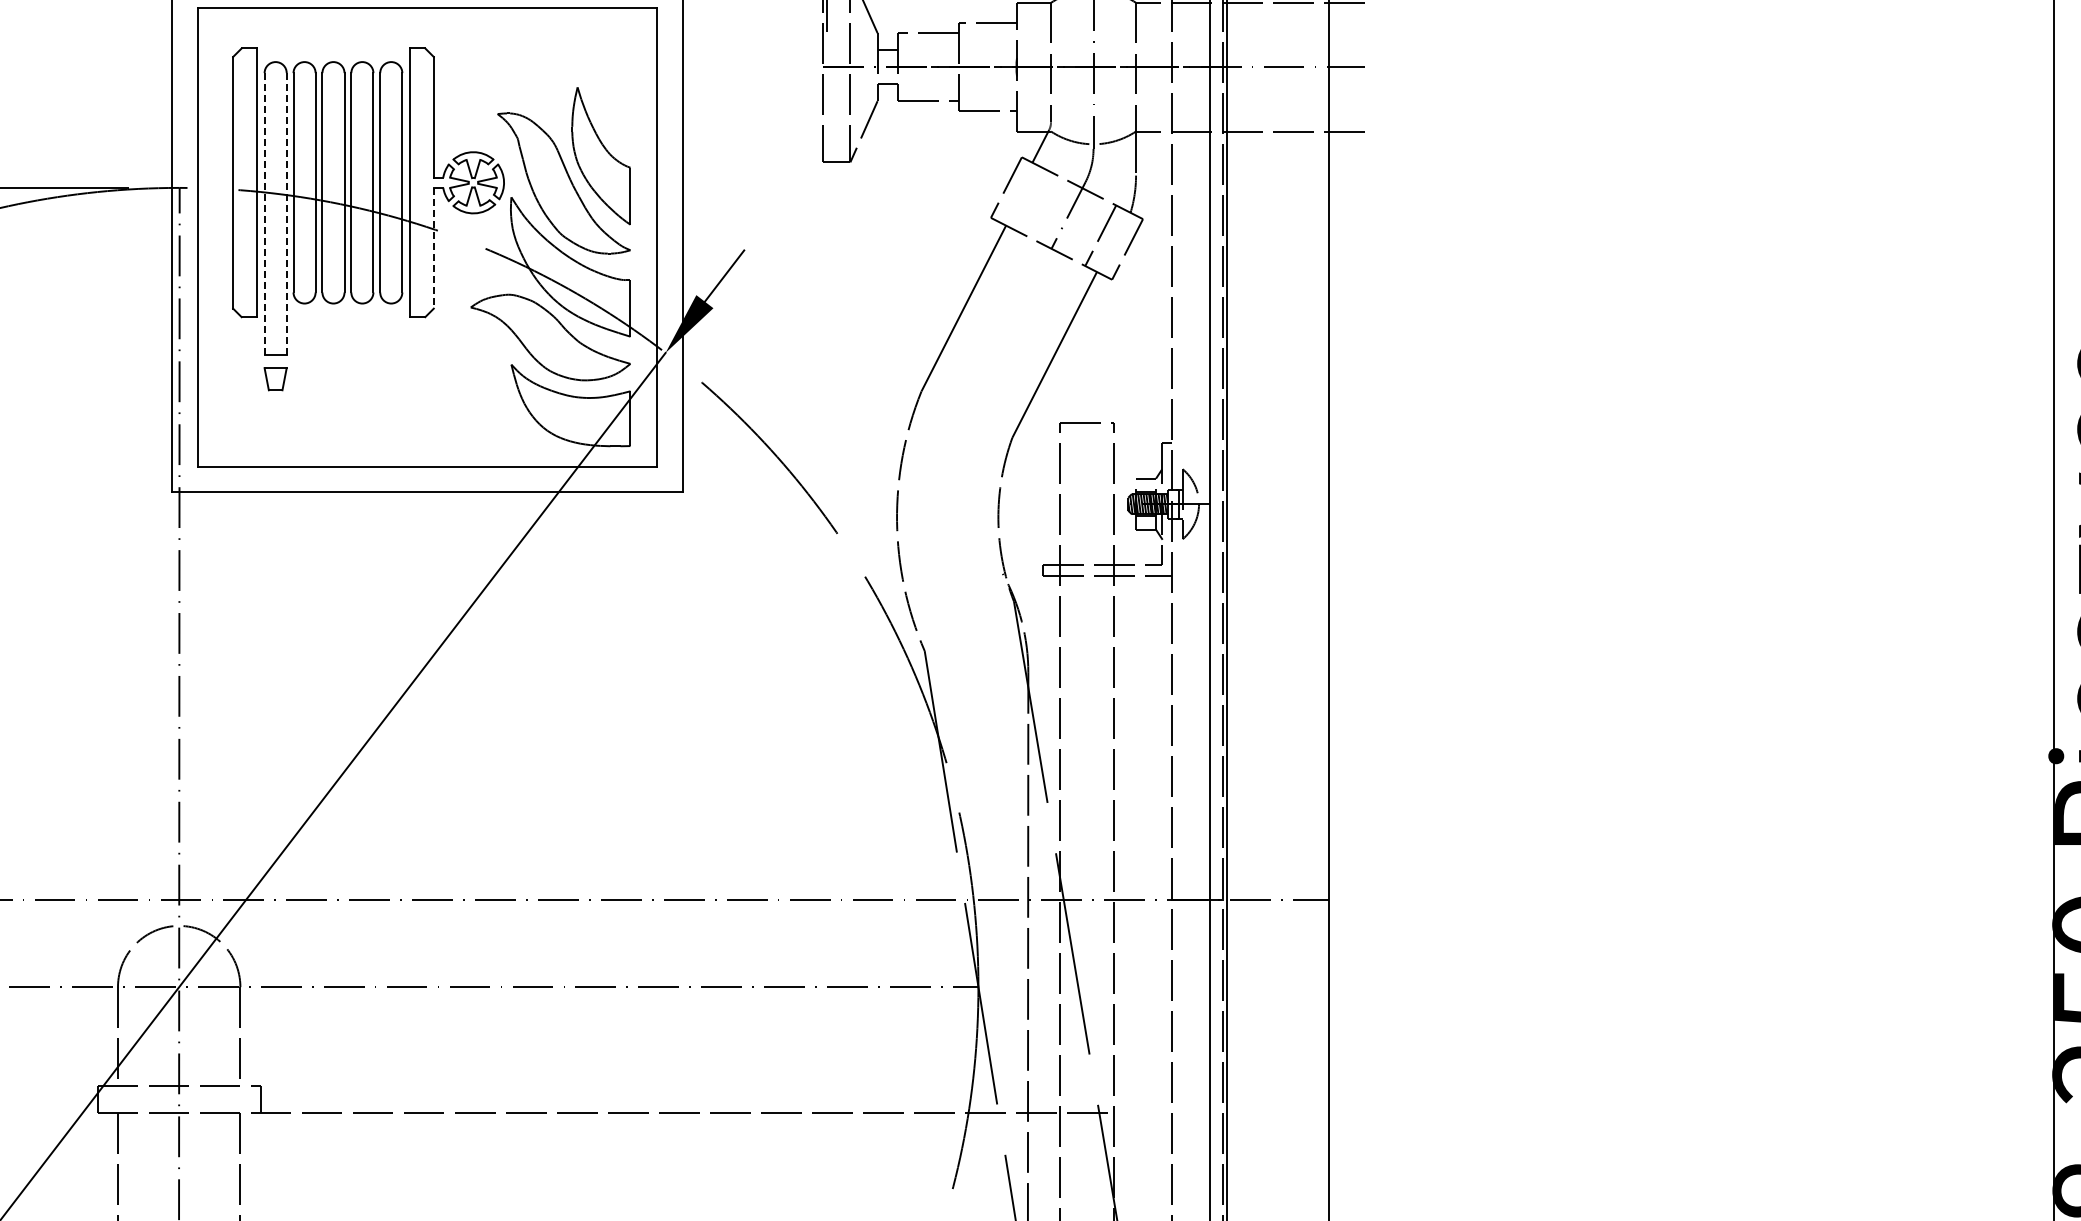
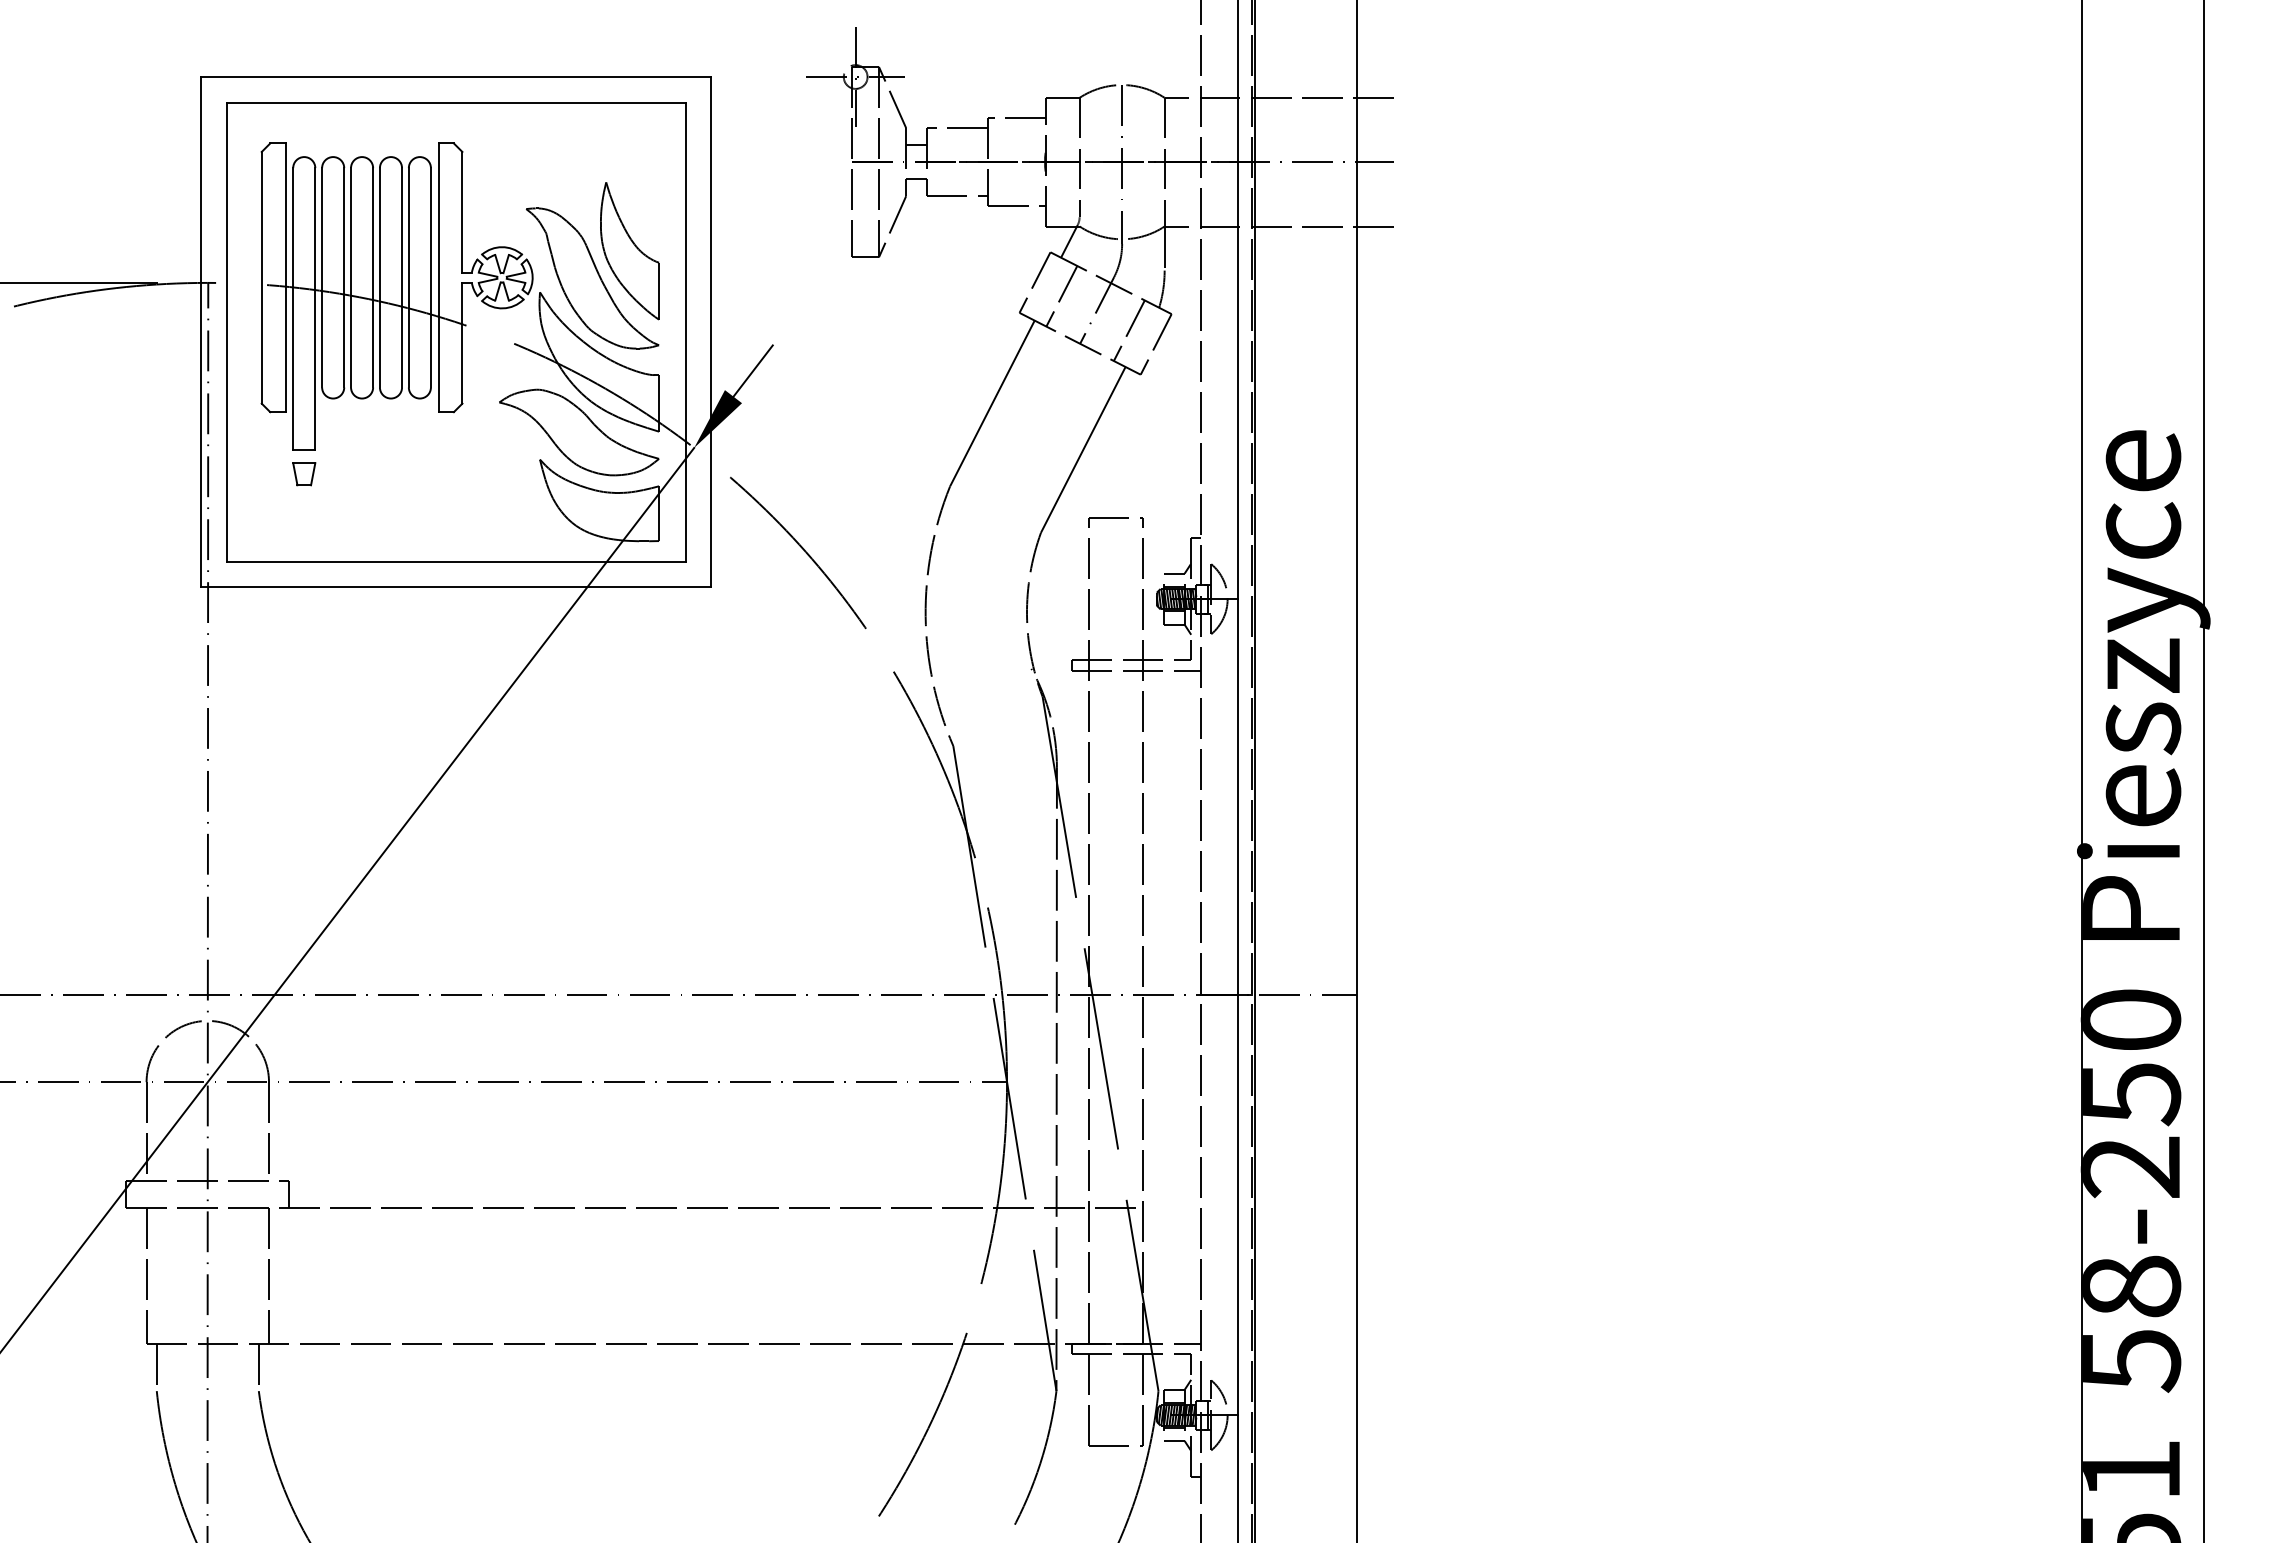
line: (1032, 201) -> (1061, 296), added
line: (264, 213) -> (293, 308), dashed -> solid
line: (286, 213) -> (315, 308), dashed -> solid
line: (433, 248) -> (462, 343), dashed -> solid

